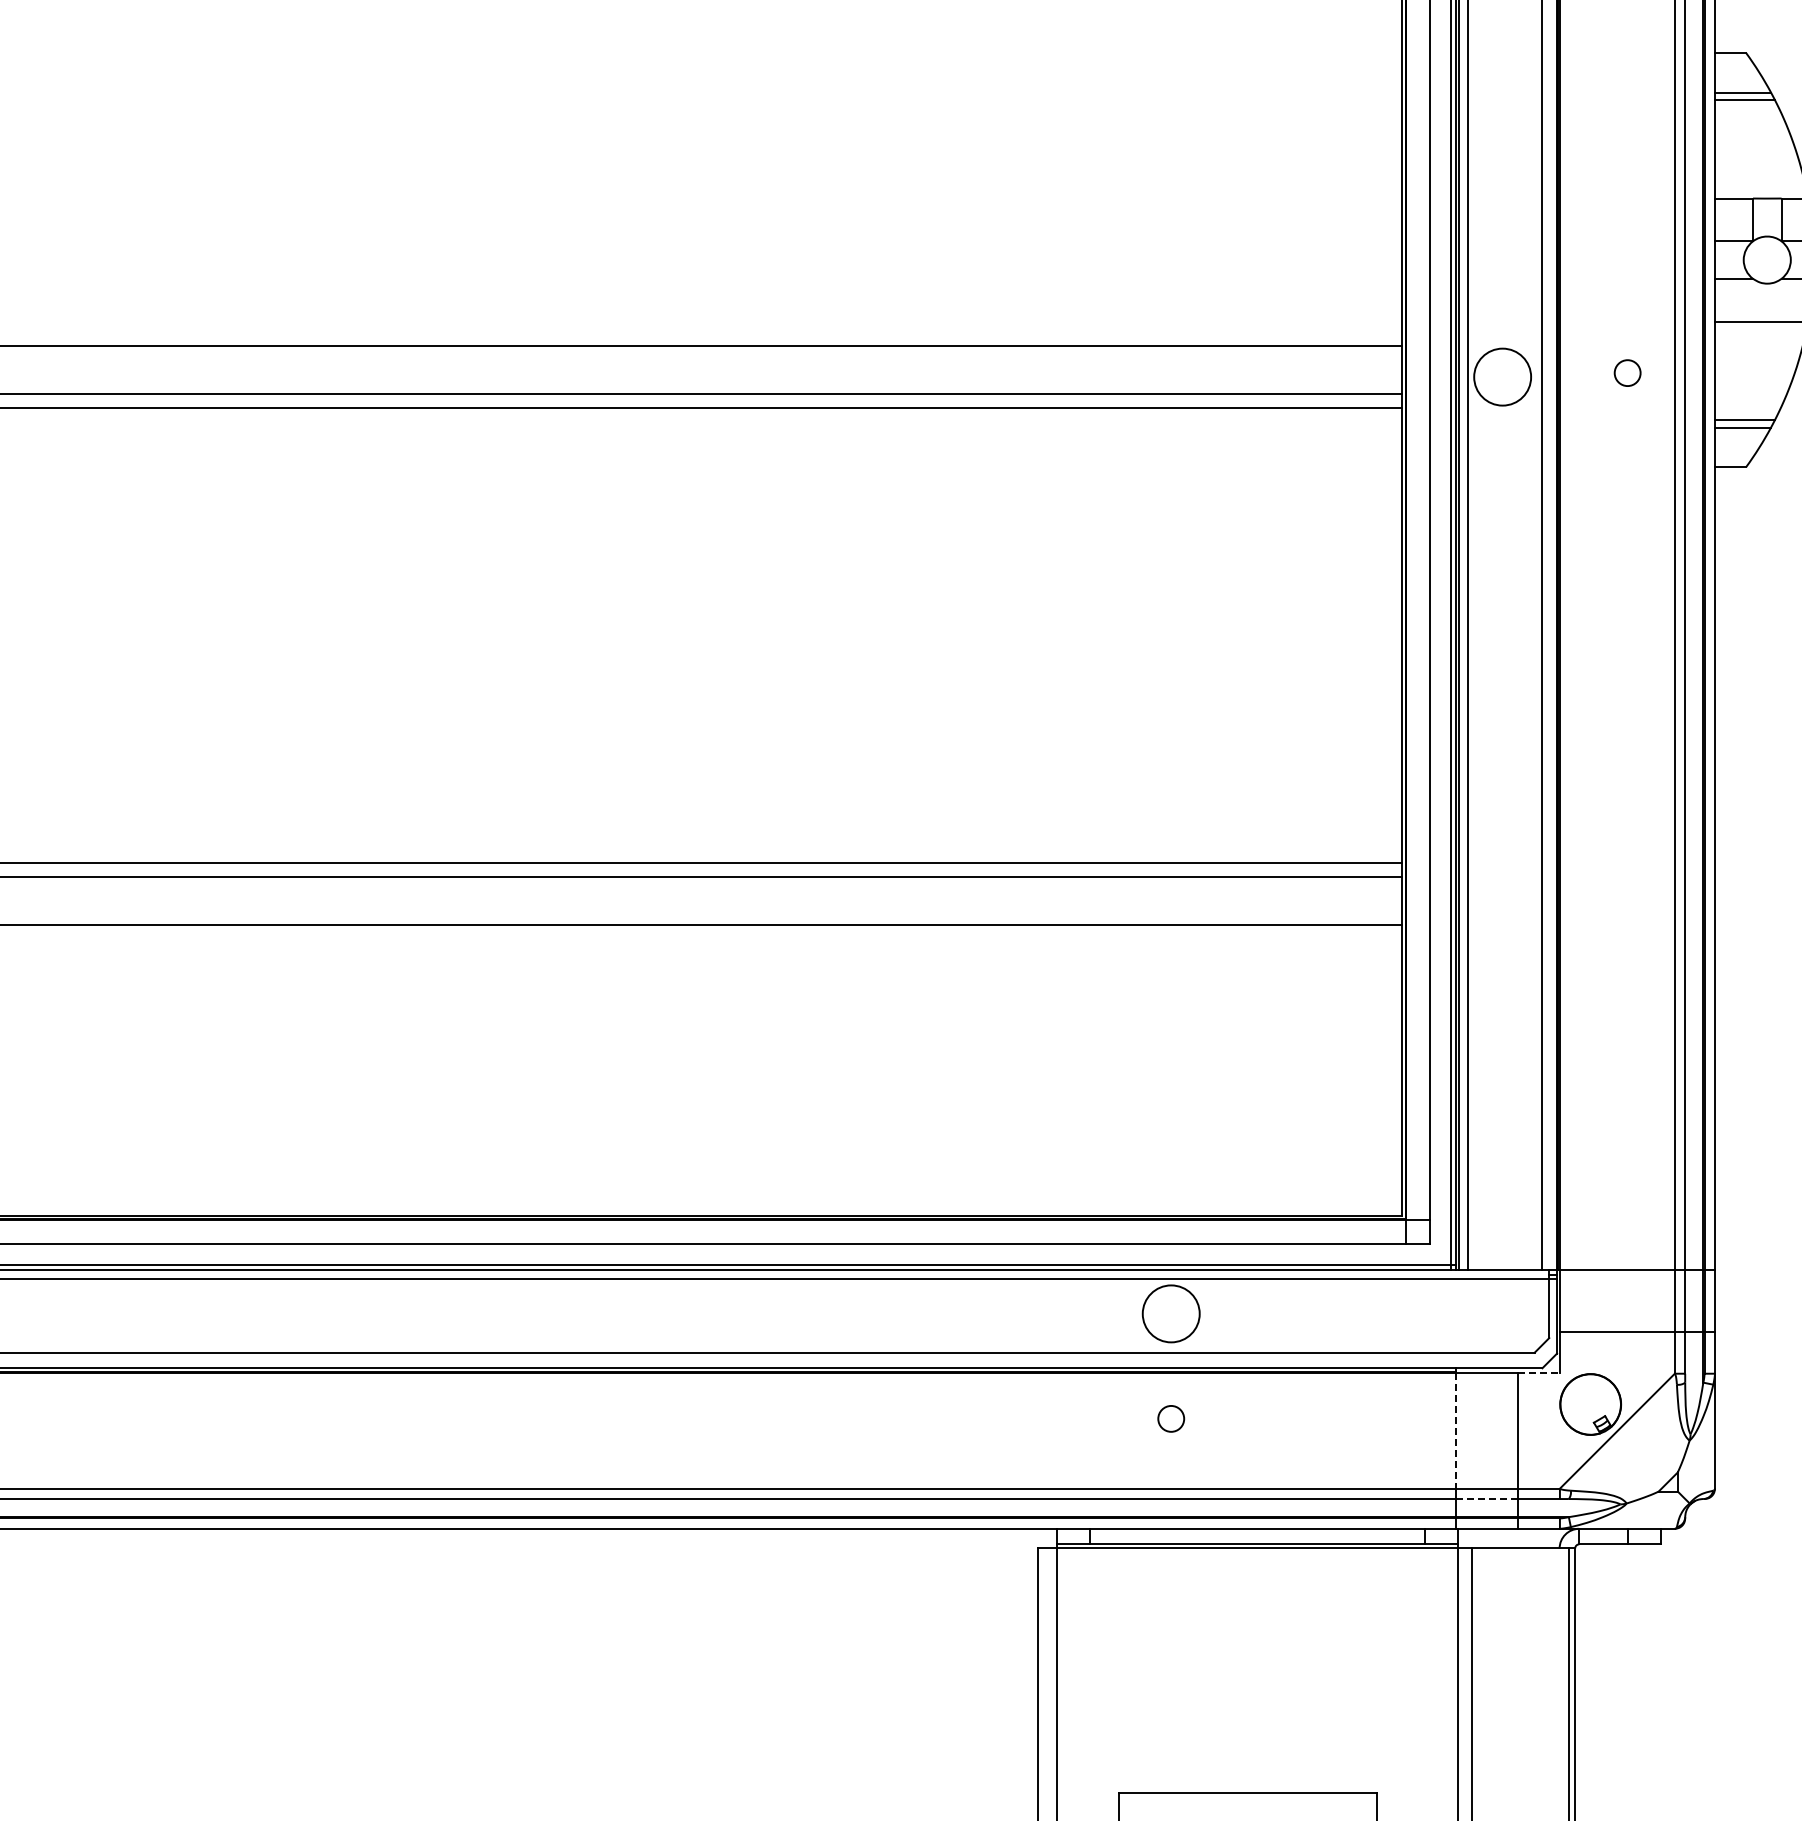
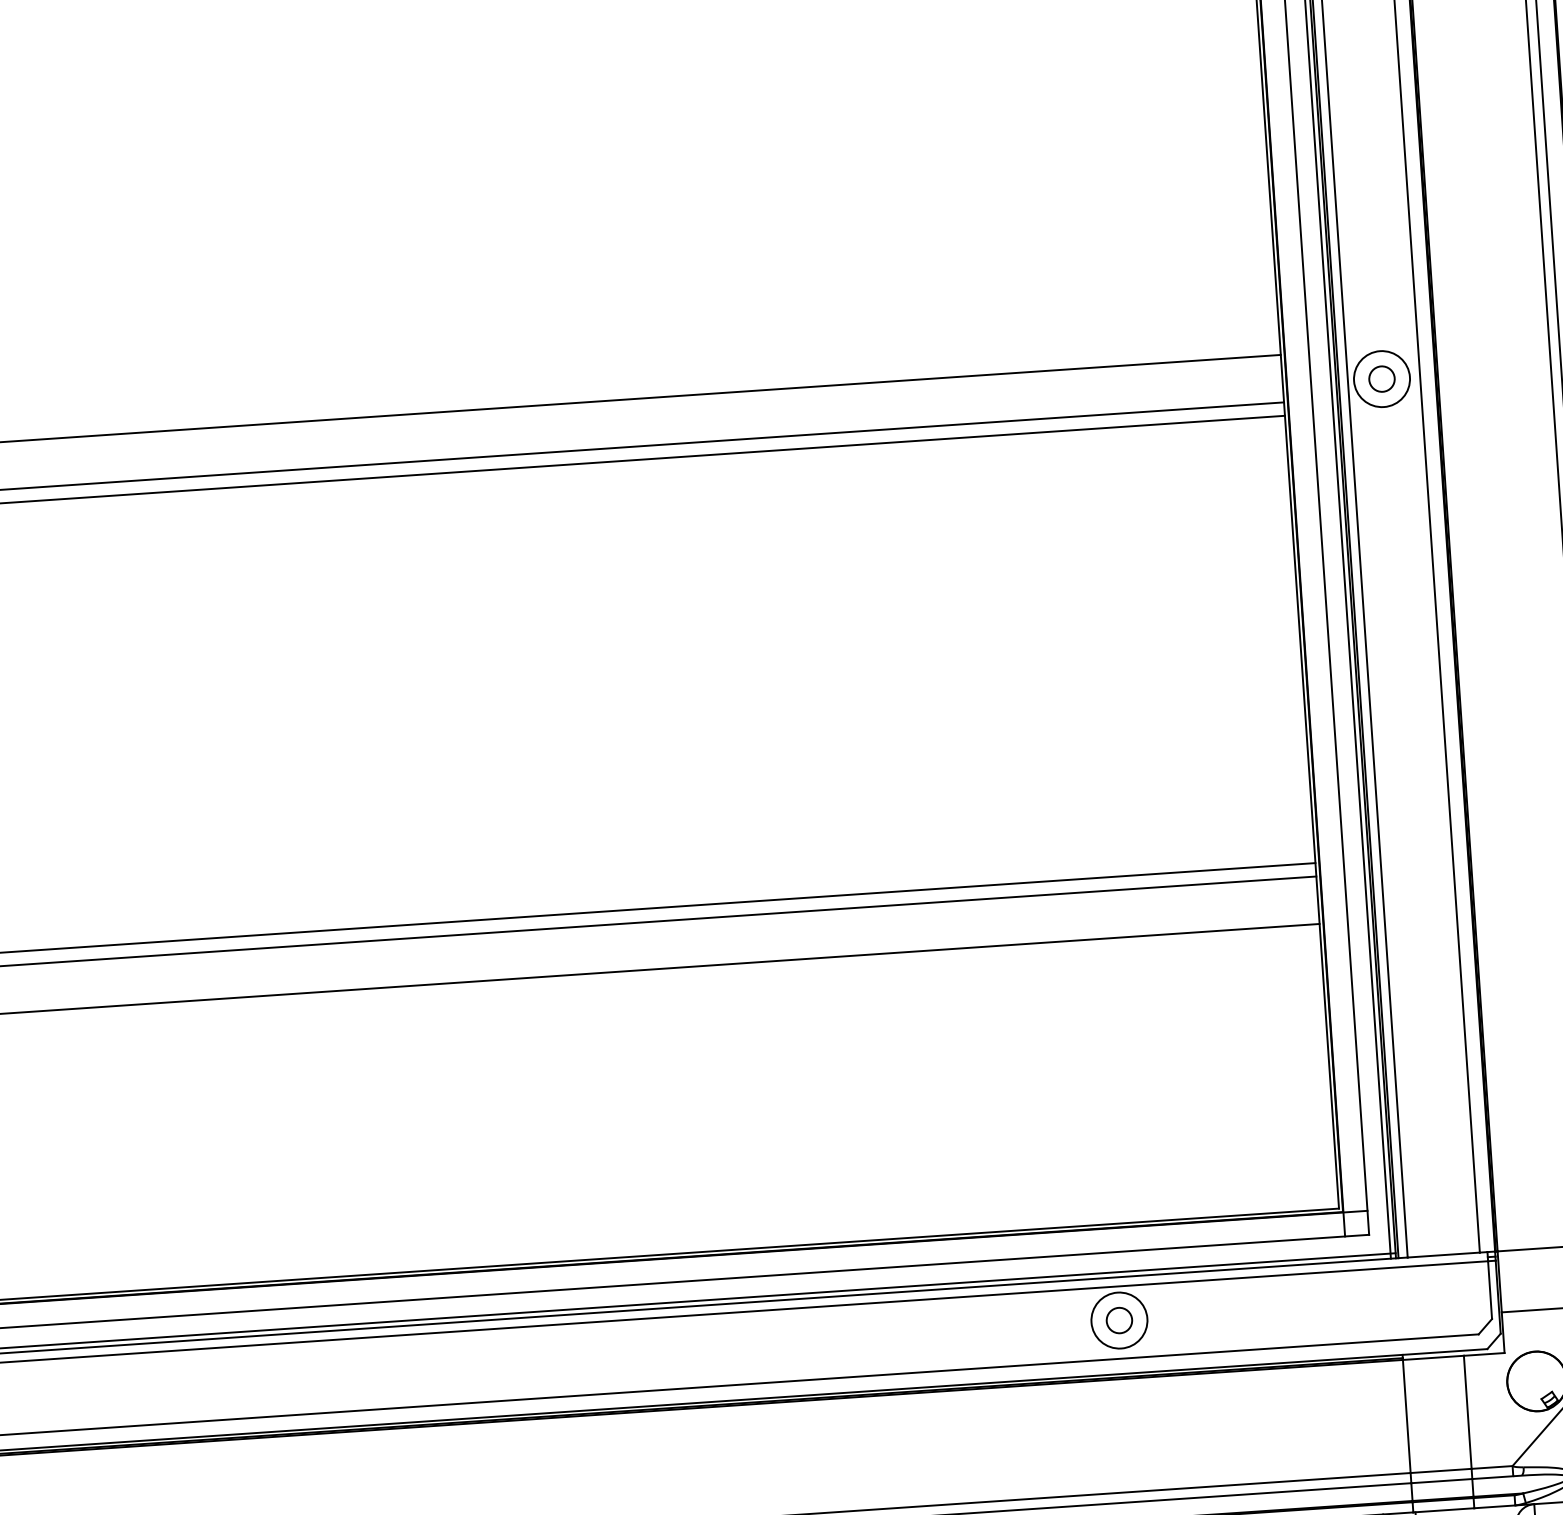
circle: (1627, 372) -> (1381, 378), moved
line: (1538, 1373) -> (1483, 1354), dashed -> solid
circle: (1171, 1418) -> (1119, 1320), moved
line: (1456, 1431) -> (1407, 1416), dashed -> solid
line: (1486, 1499) -> (1441, 1481), dashed -> solid

